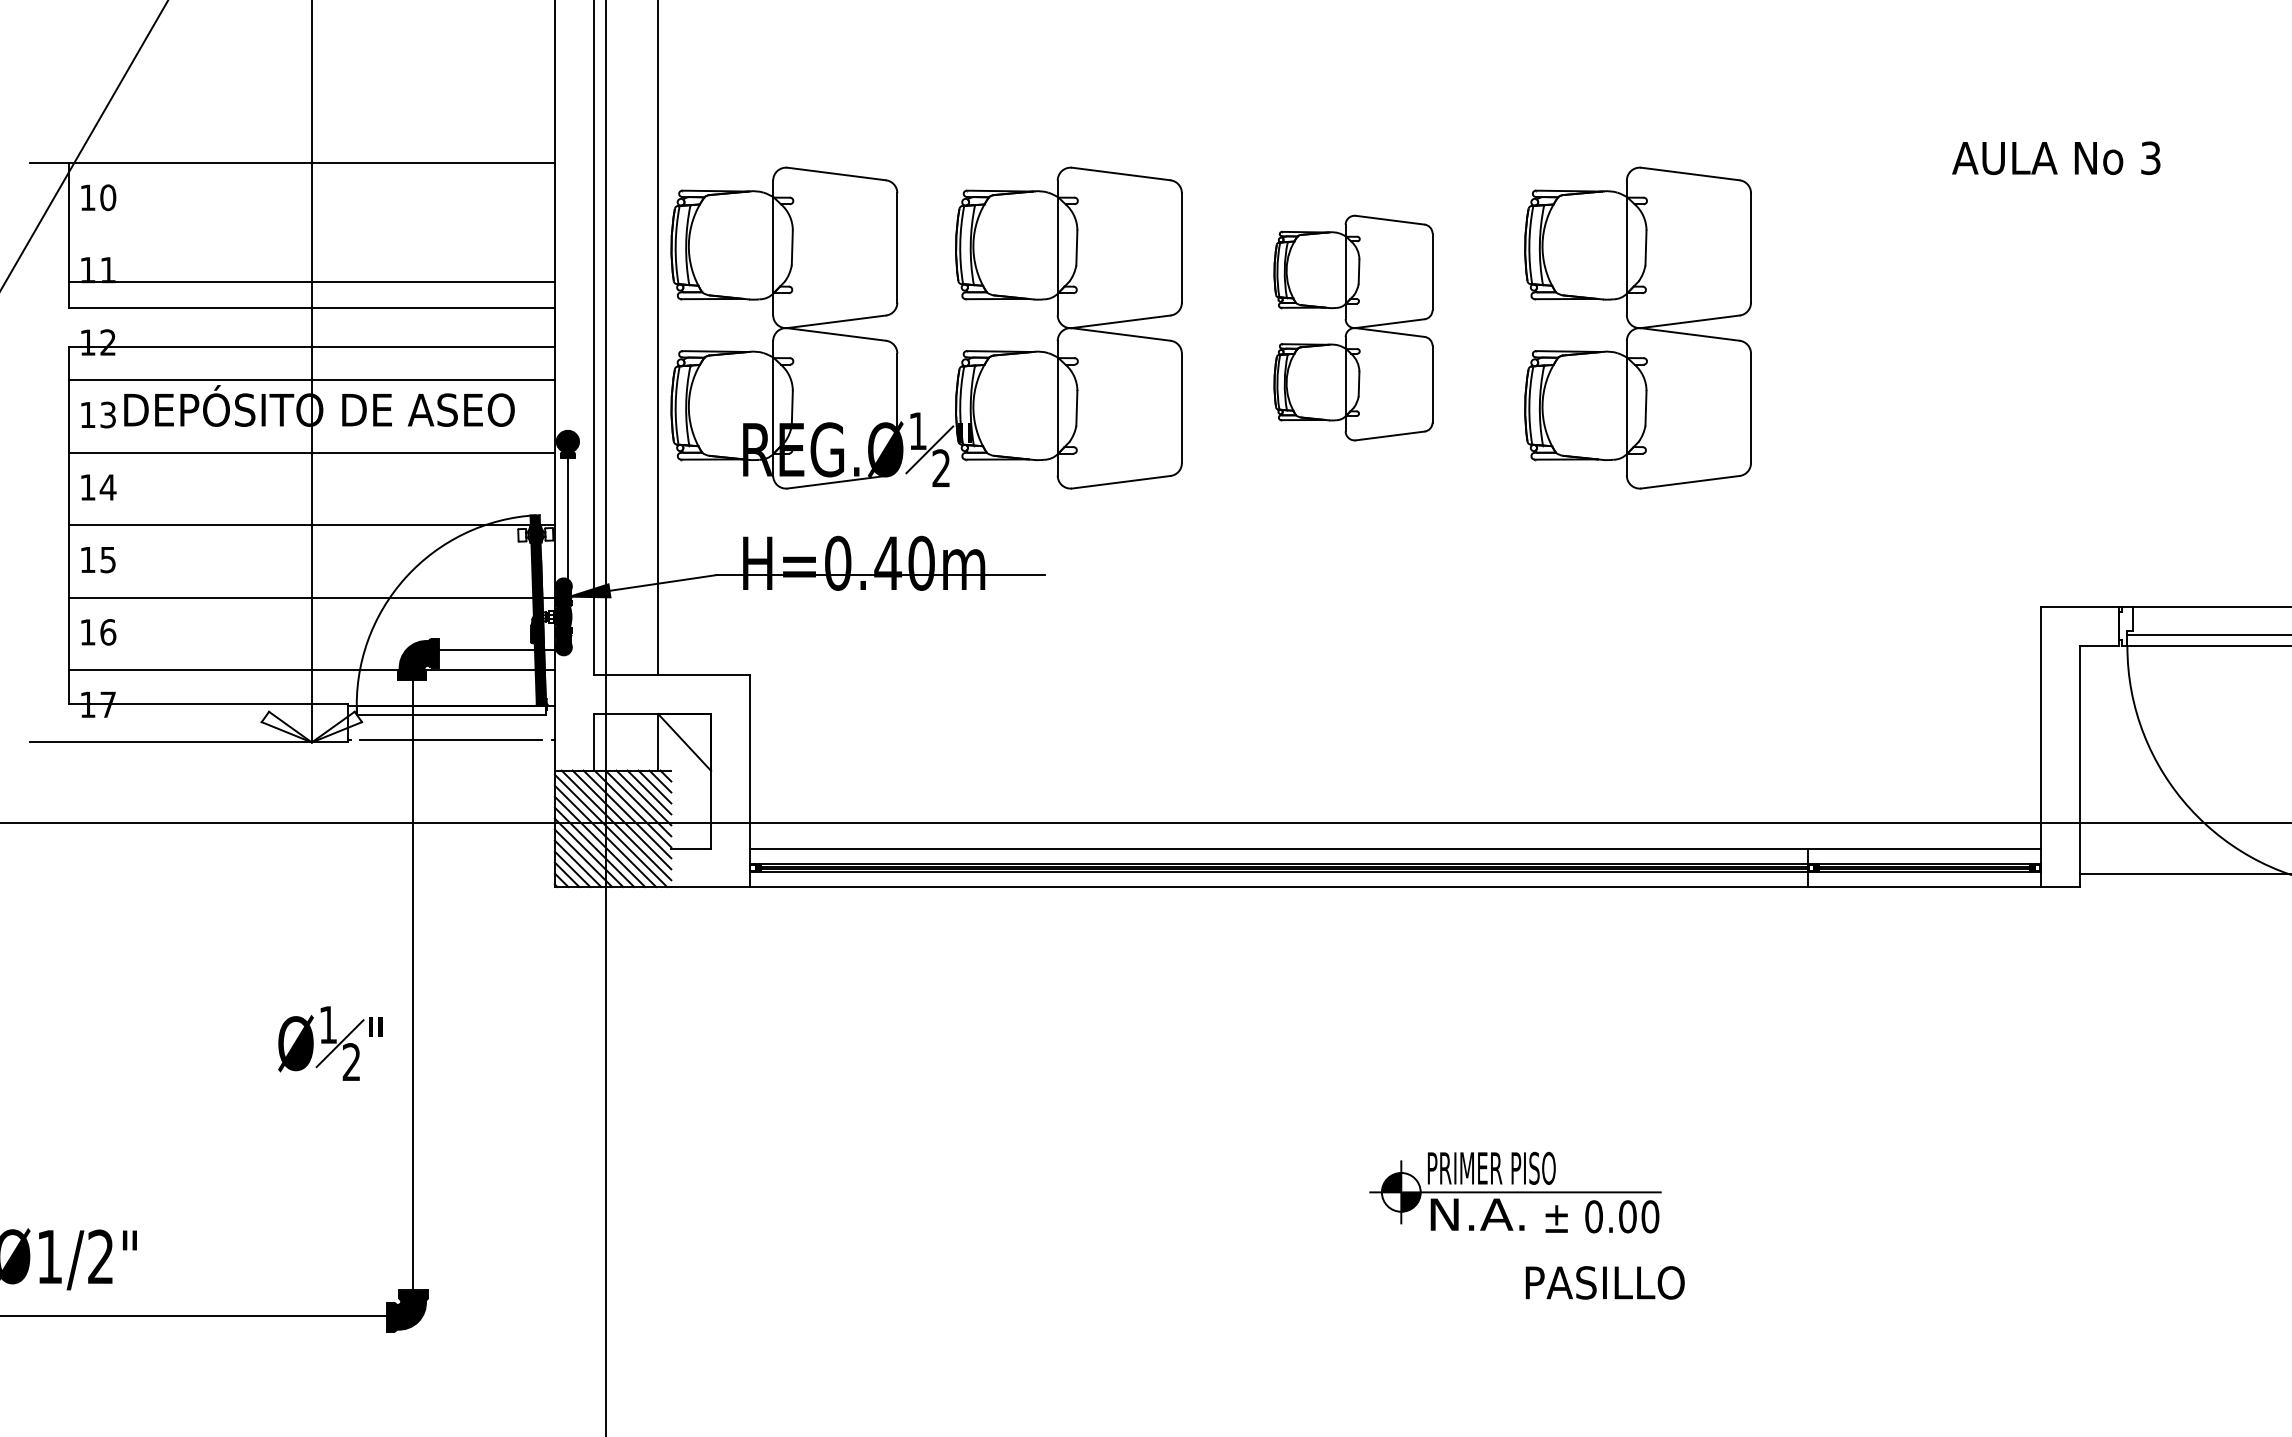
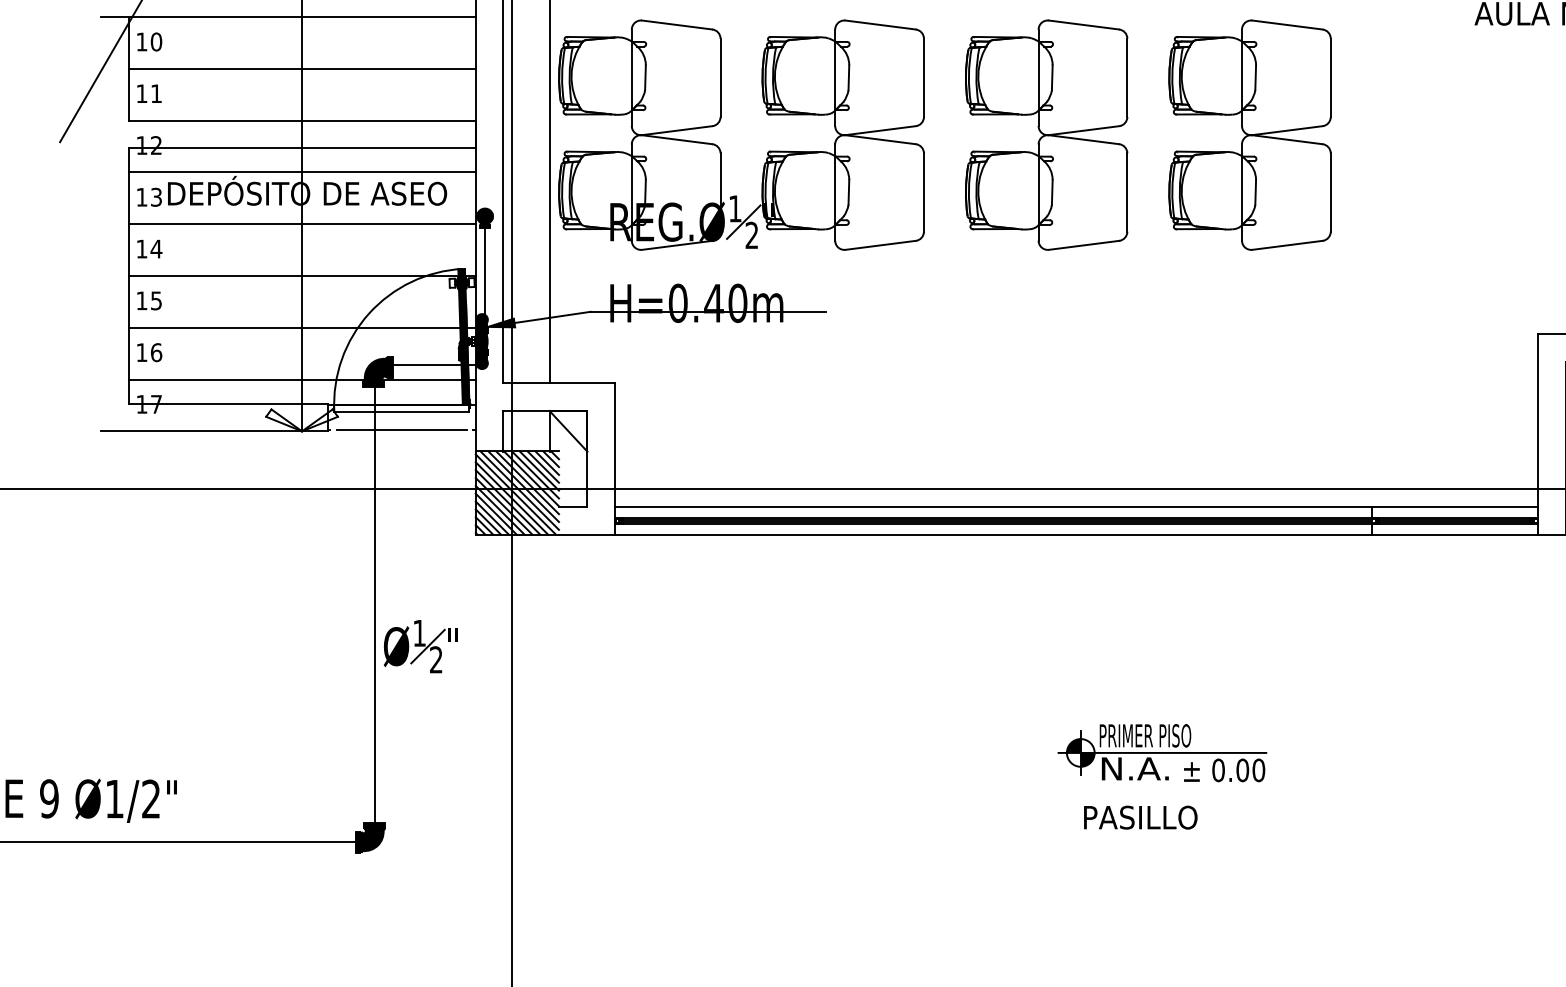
line: (311, 282) -> (301, 68), moved
part: (1353, 327) -> (1046, 134), size x1.43
part: (330, 1043) -> (421, 646), moved
text: (1604, 1282) -> (1140, 817), moved

